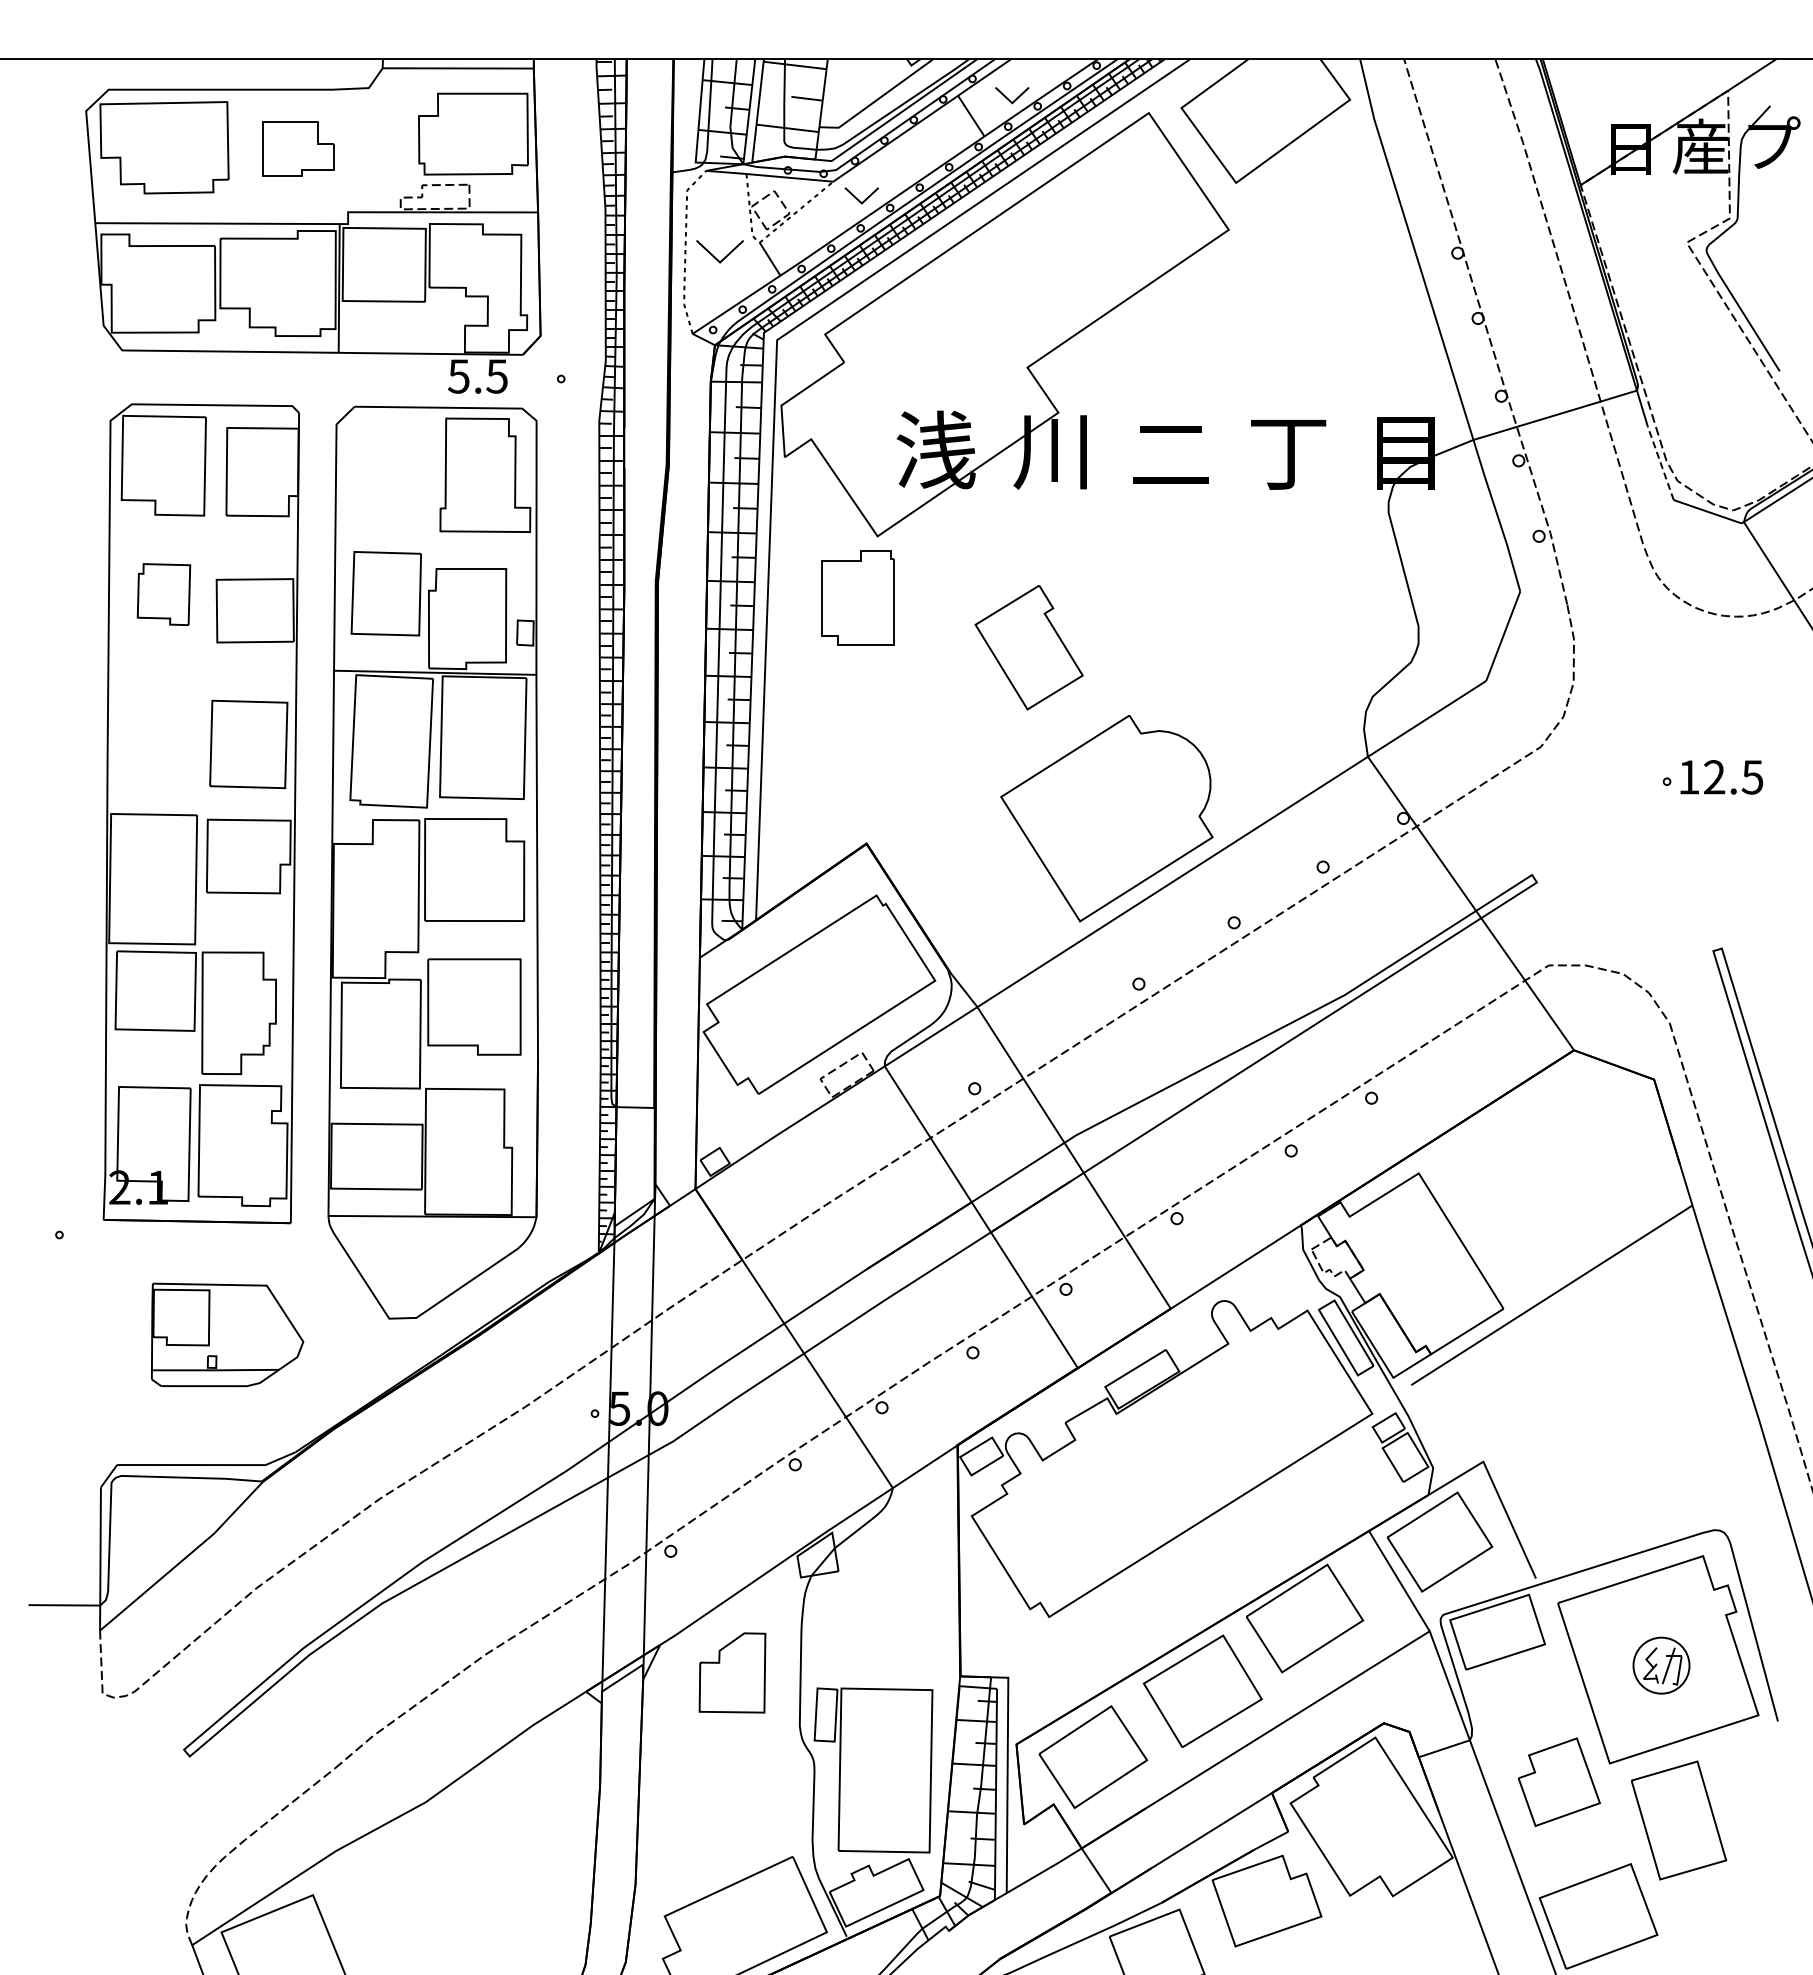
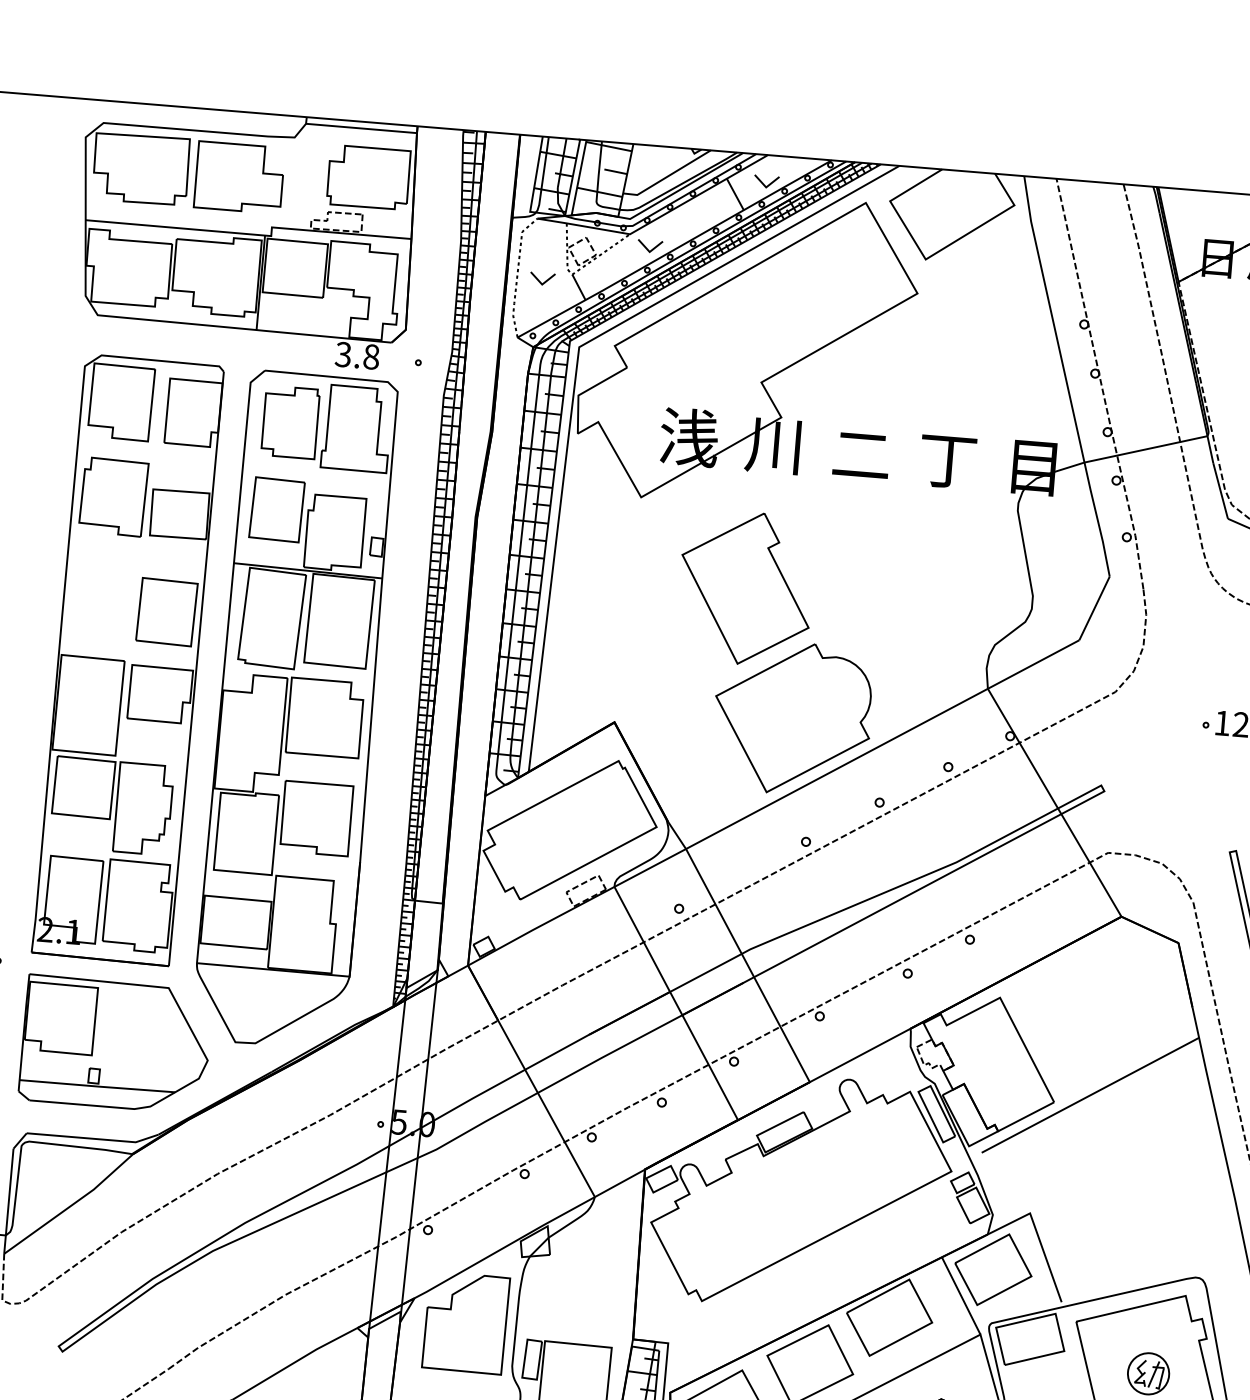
part: (298, 148) -> (239, 177), size x1.67
part: (719, 251) -> (542, 278), size x0.71
text: (477, 376) -> (357, 355), 5.5 -> 3.8
line: (1660, 462) -> (1220, 490), dashed -> solid
part: (163, 594) -> (113, 496), size x1.67
part: (857, 597) -> (290, 422), moved
part: (1028, 647) -> (745, 588), size x1.67
part: (227, 1334) -> (115, 1044), size x1.67
part: (732, 1672) -> (466, 1322), size x1.67

